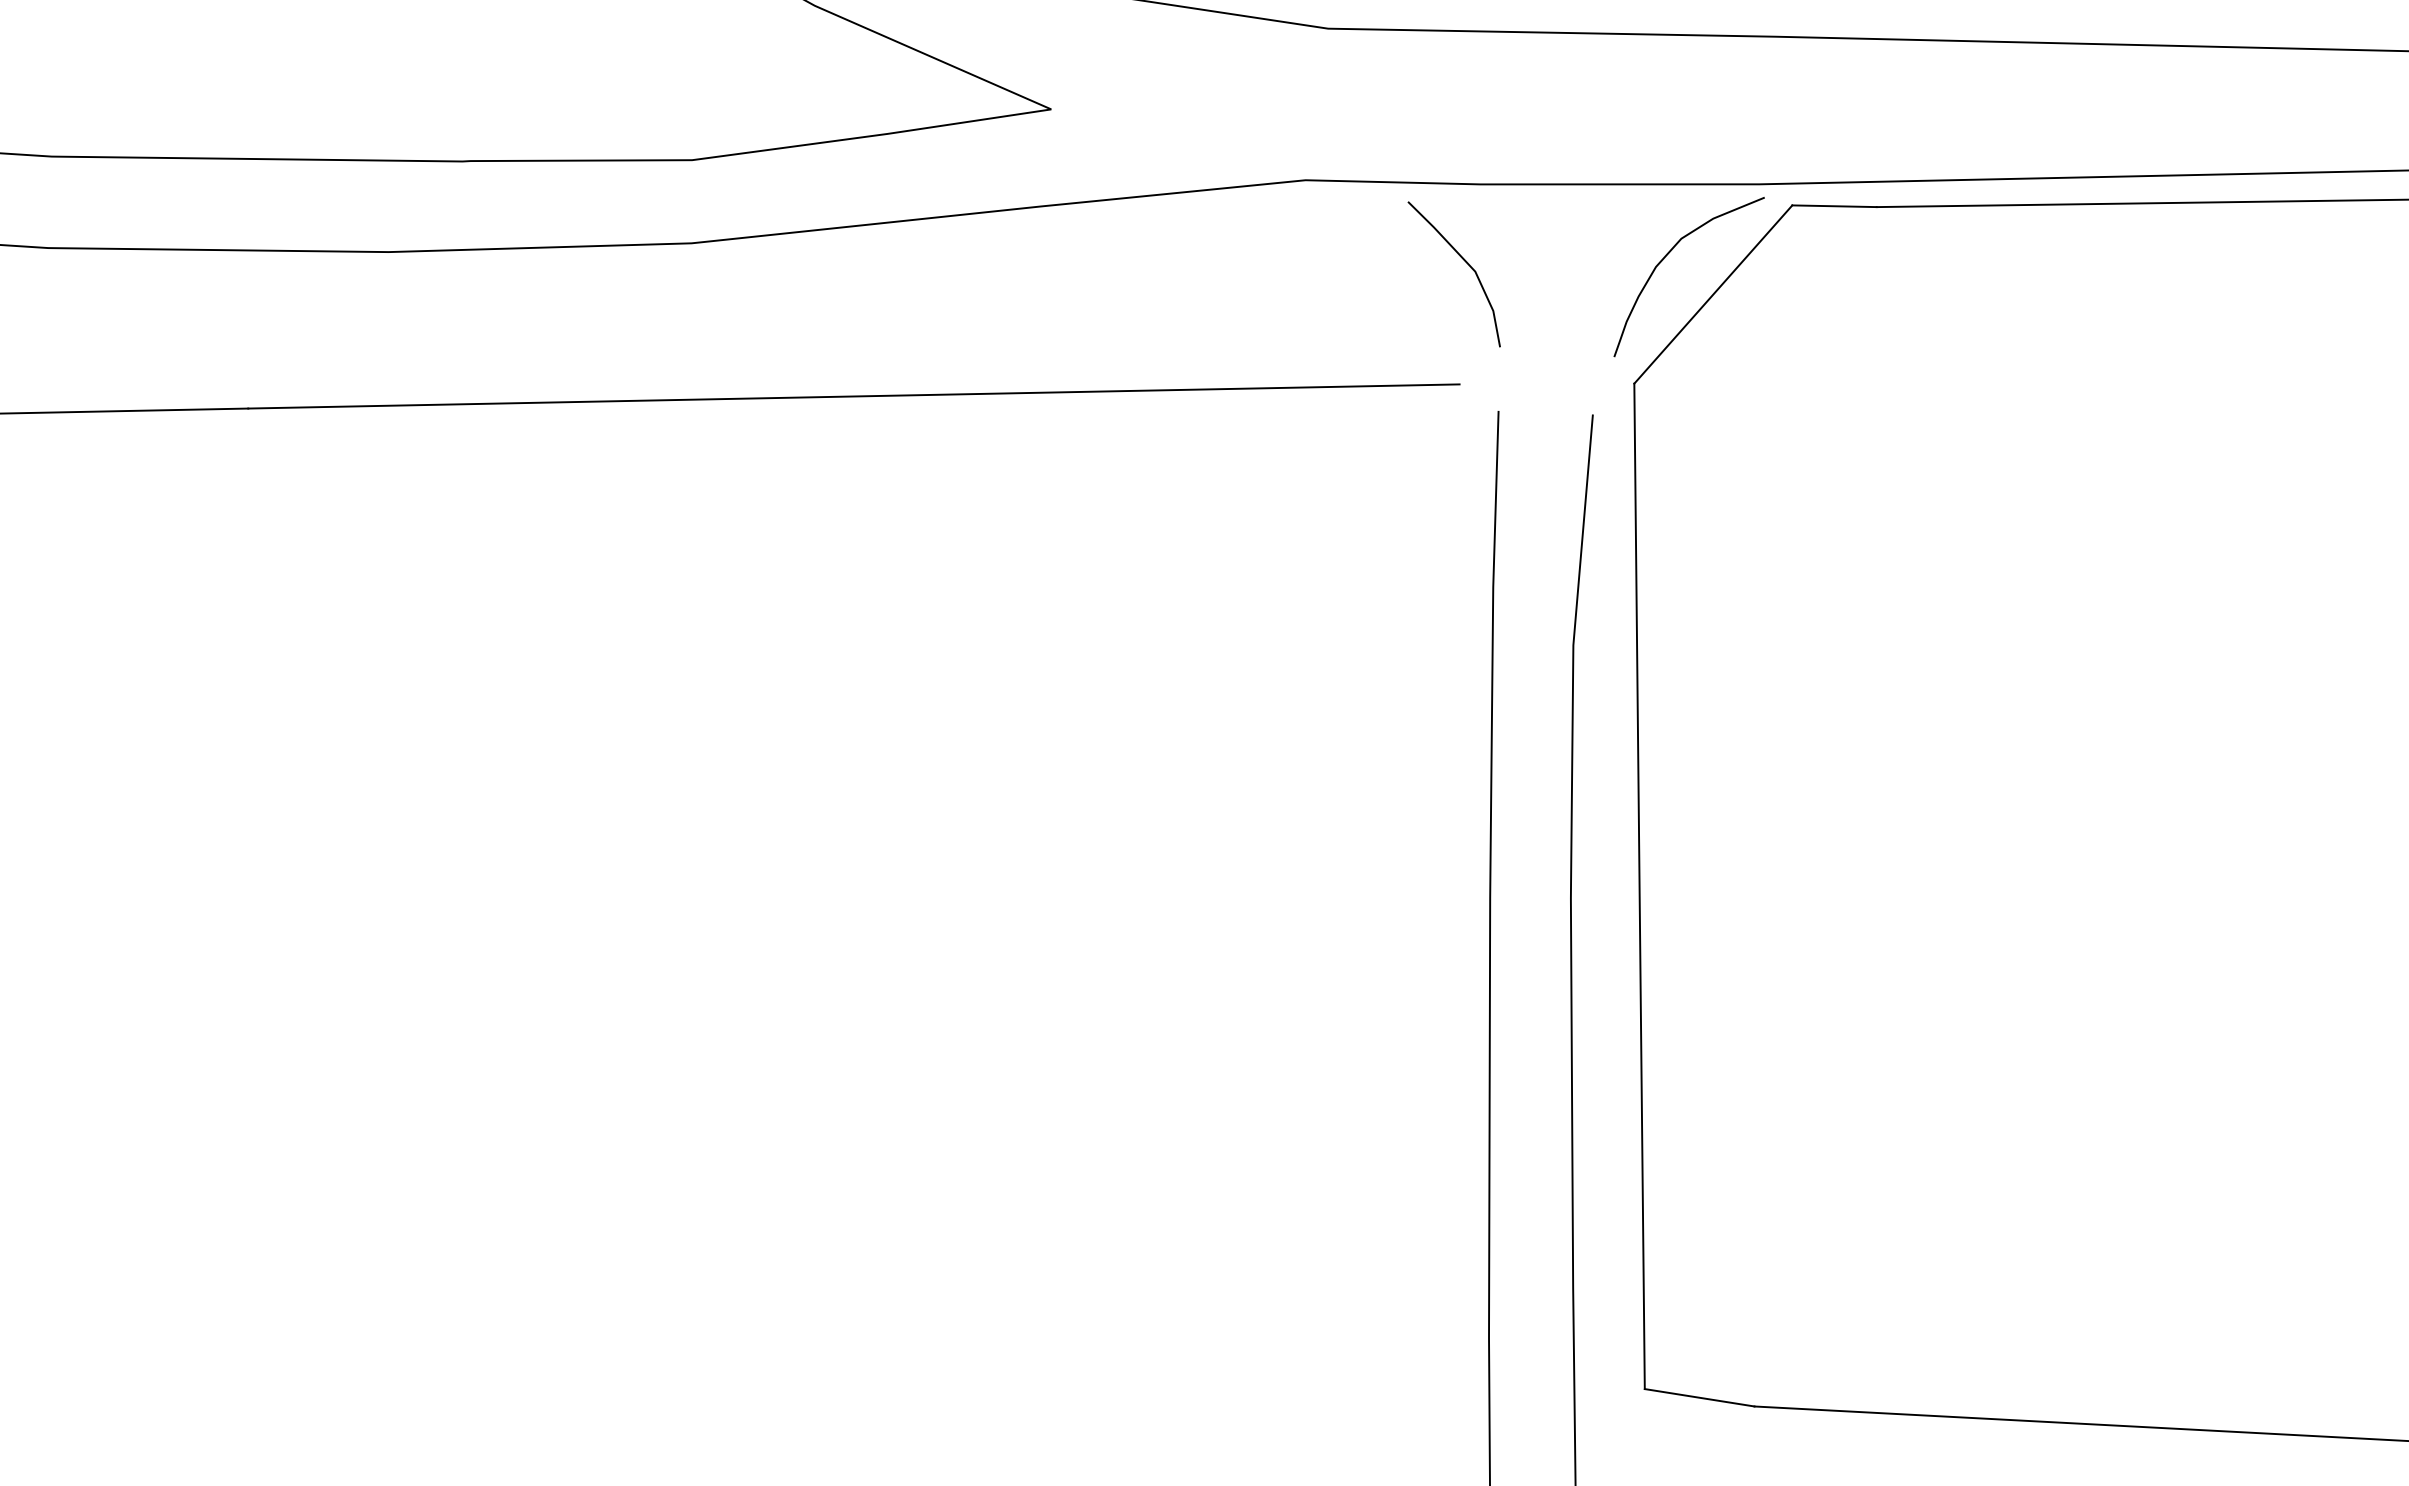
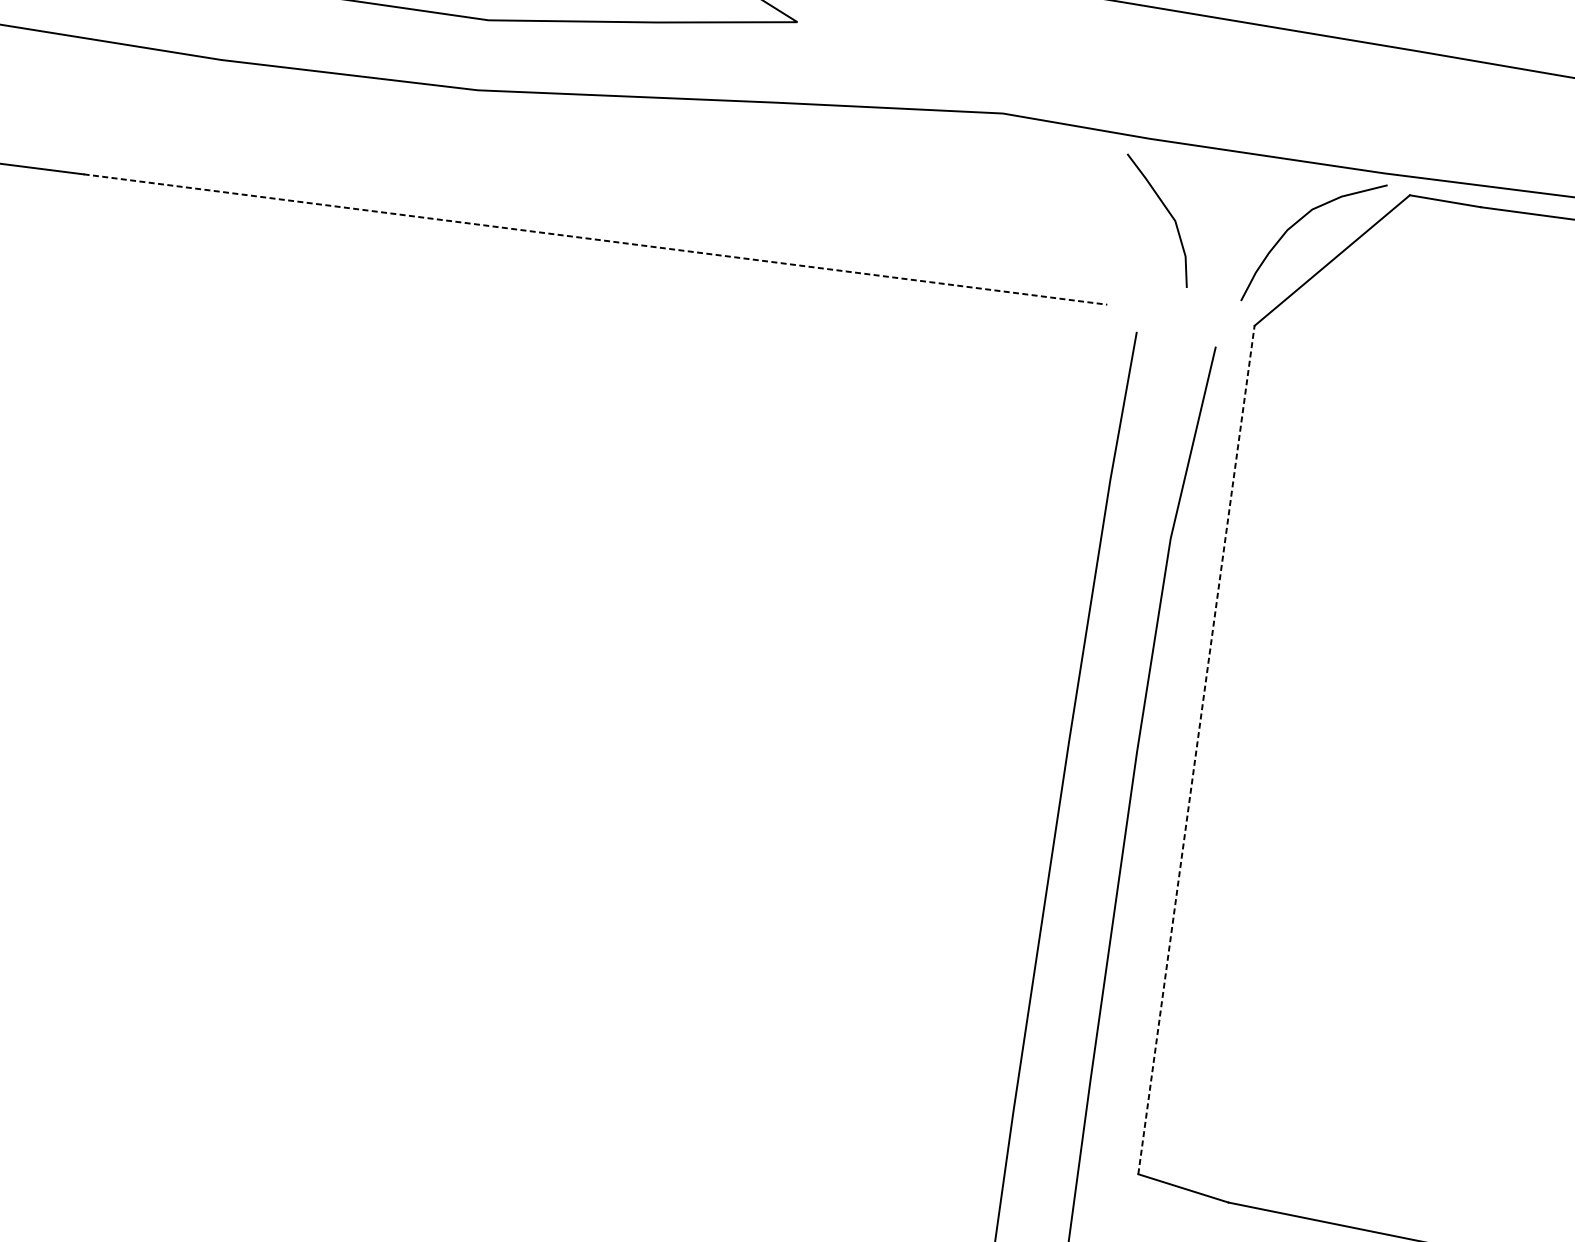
line: (1465, 262) -> (1168, 212), moved
line: (853, 396) -> (595, 239), solid -> dashed
line: (1639, 886) -> (1196, 750), solid -> dashed

